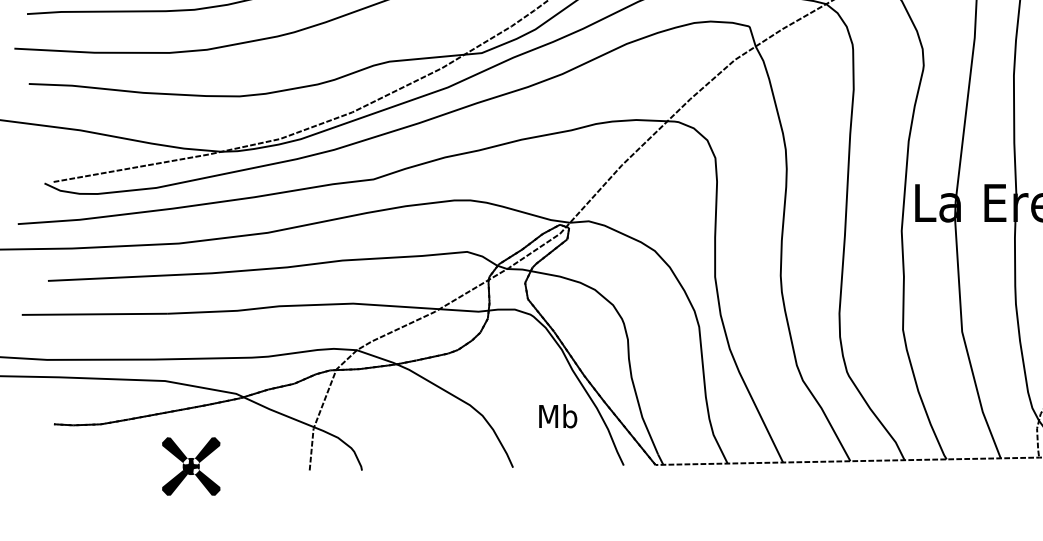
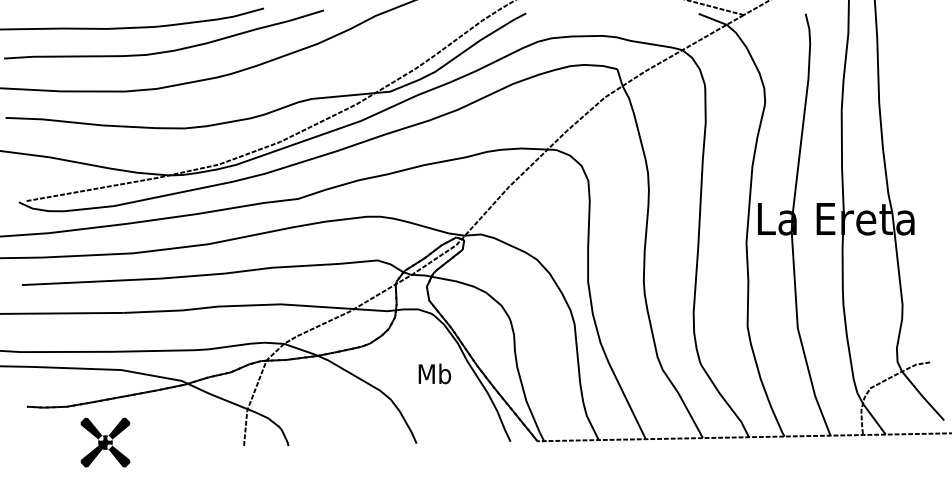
text: (557, 415) -> (434, 373), moved
part: (191, 466) -> (105, 442), moved

